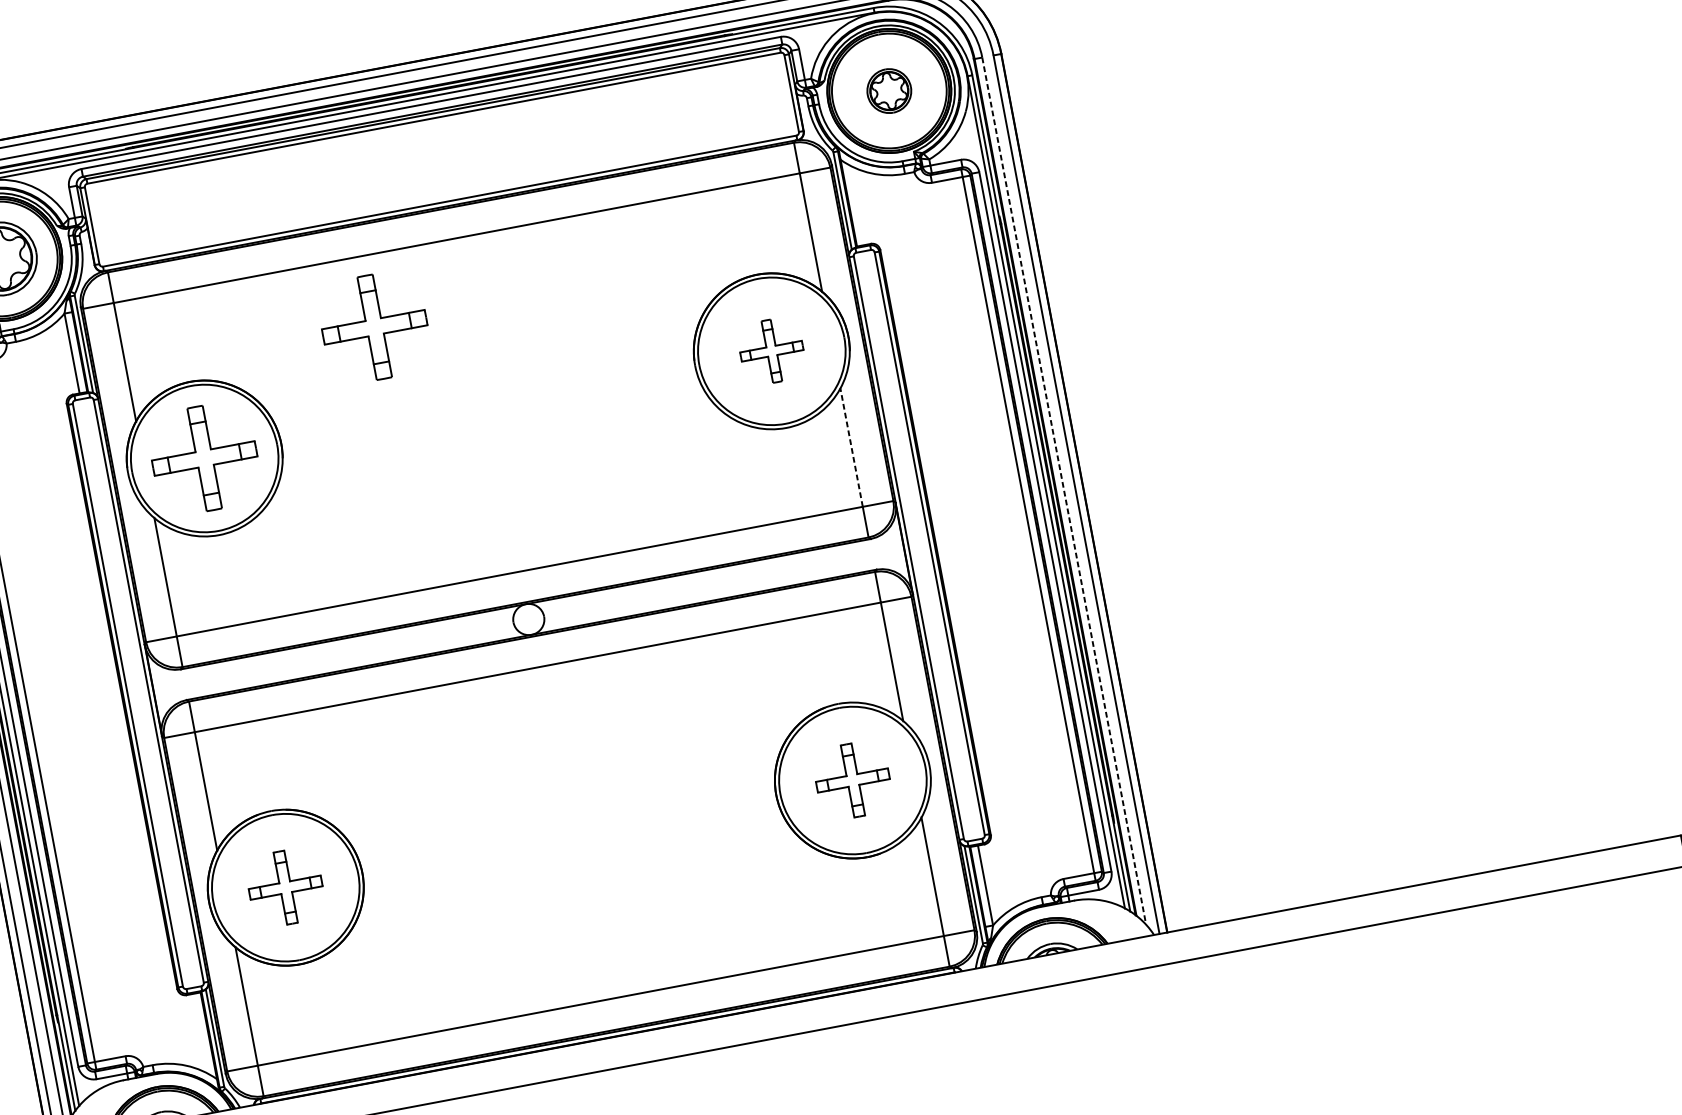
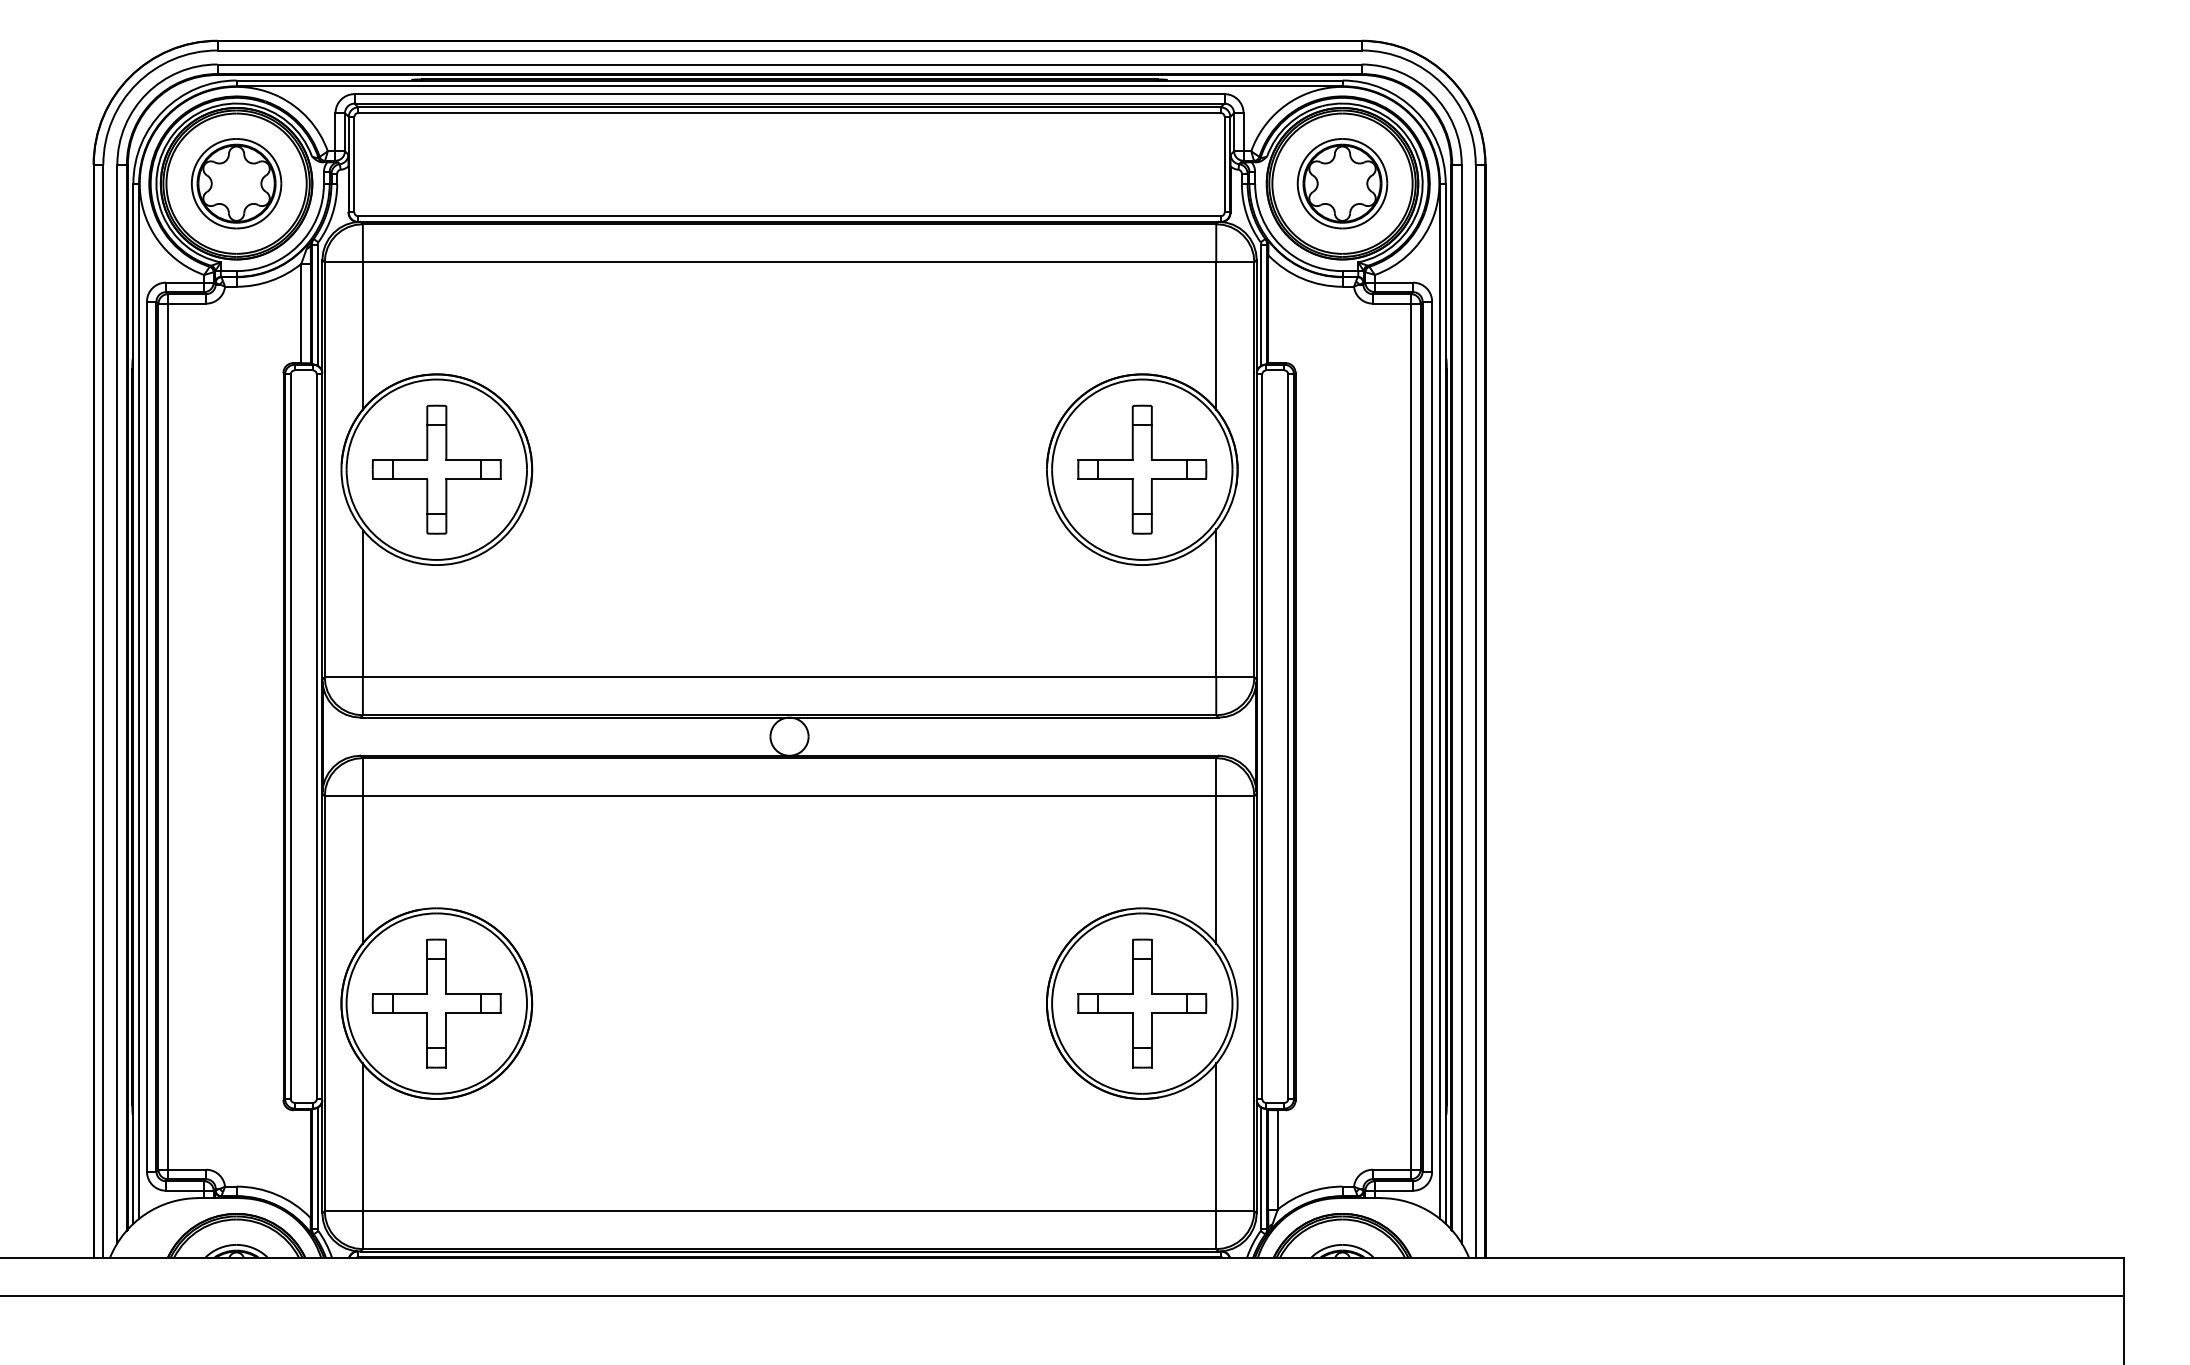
part: (889, 90) -> (1342, 183), size x1.67
part: (374, 327) -> (670, 350), removed
part: (771, 351) -> (1142, 469), size x1.67
line: (851, 447) -> (1216, 603), dashed -> solid
line: (1064, 491) -> (1461, 704), dashed -> solid
part: (853, 780) -> (1142, 1003), size x1.43
part: (285, 887) -> (436, 1003), size x1.43

